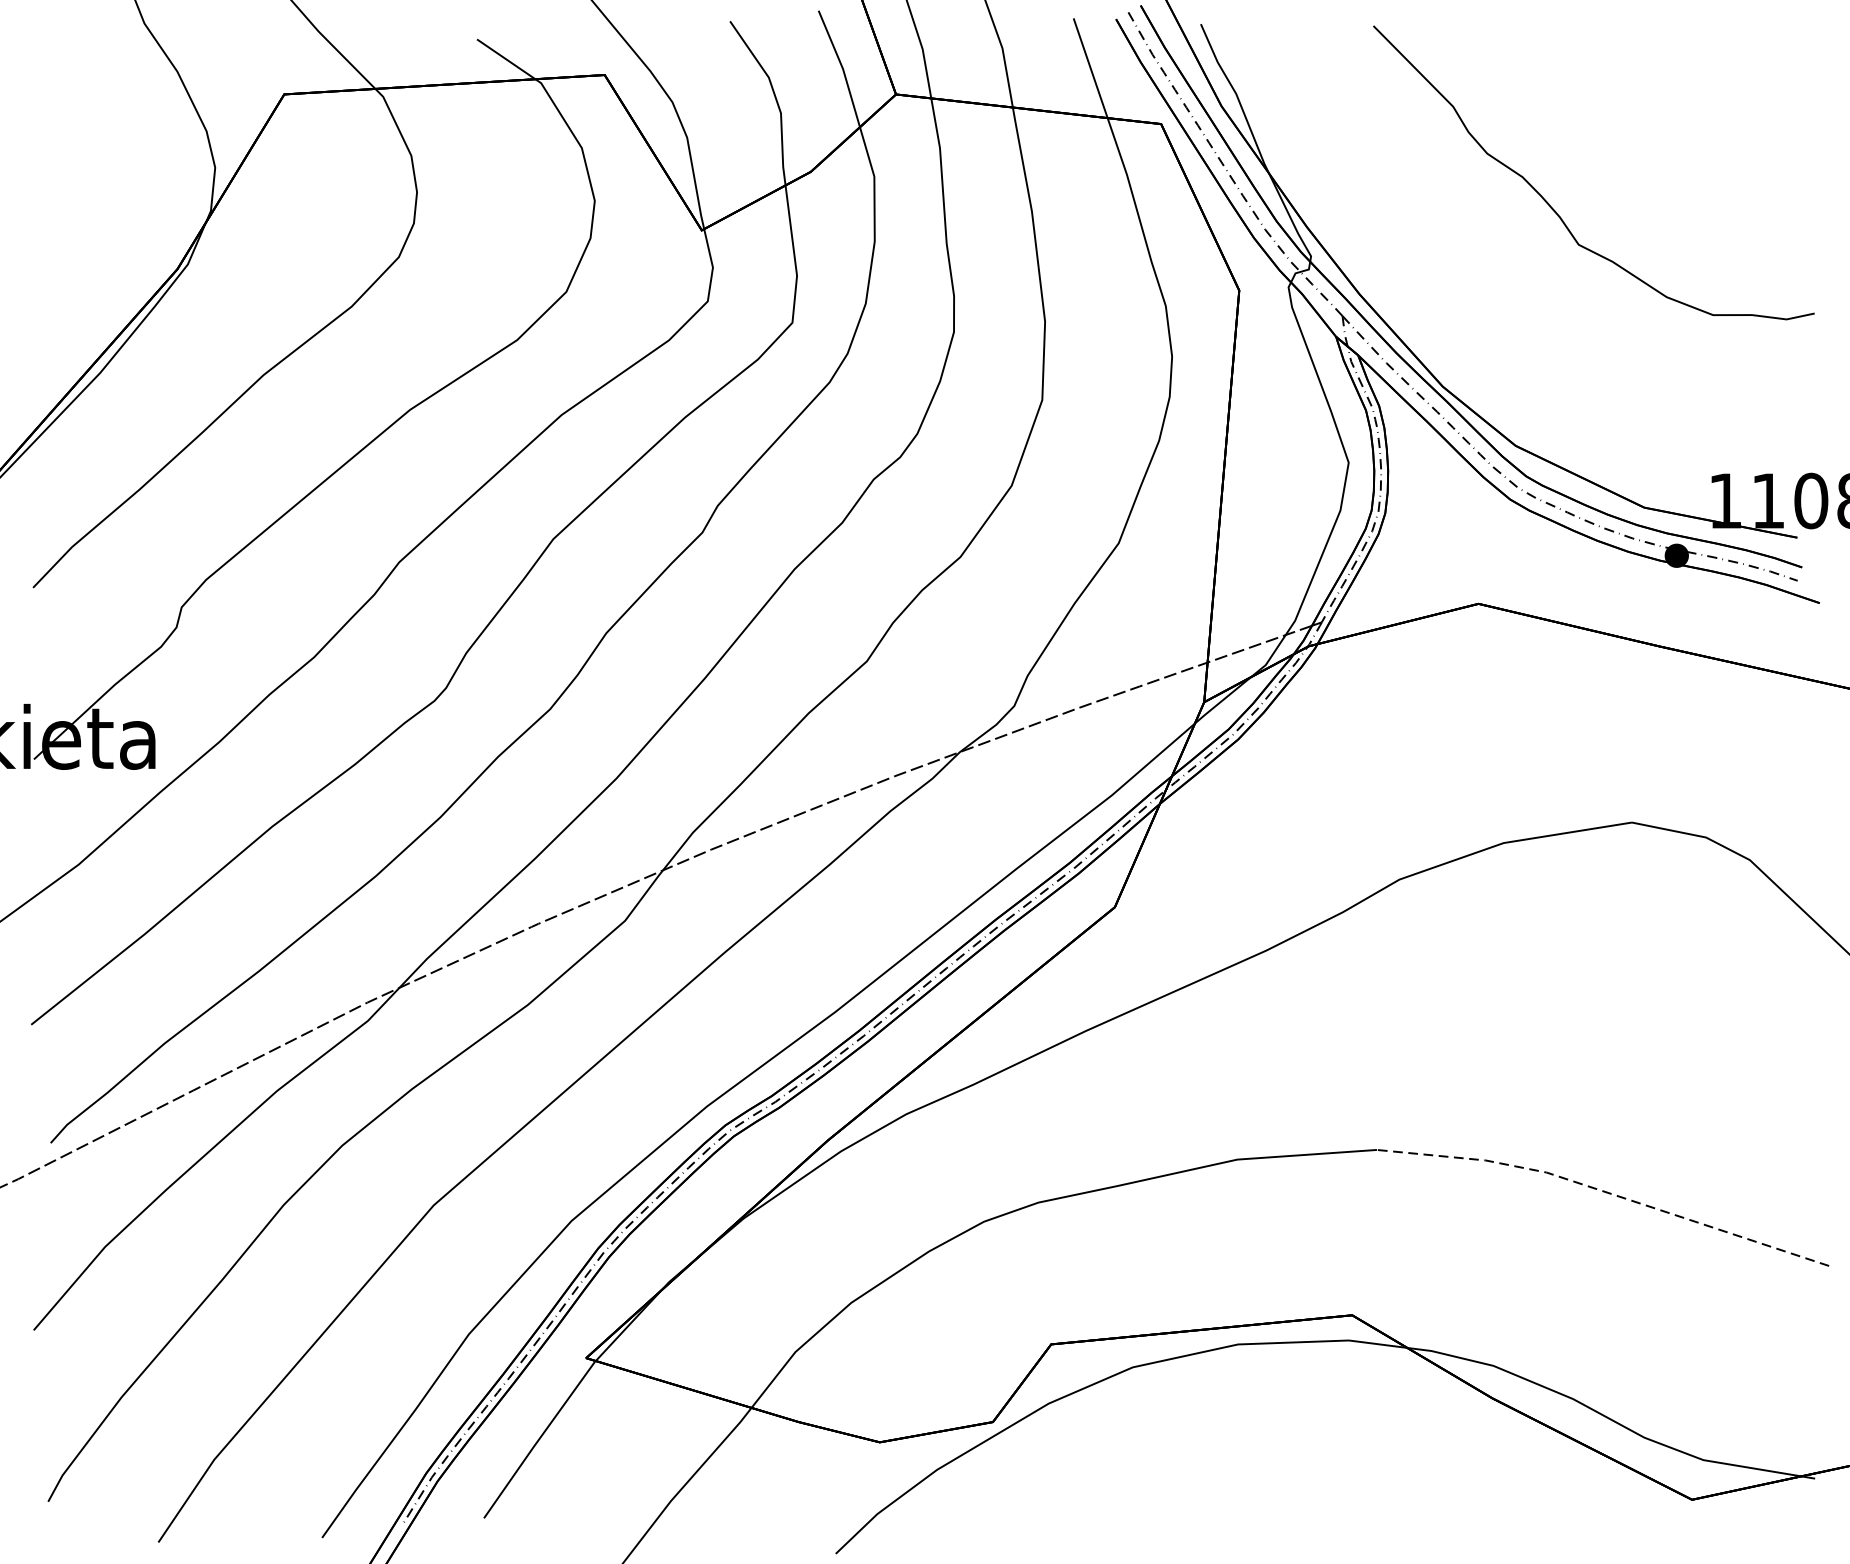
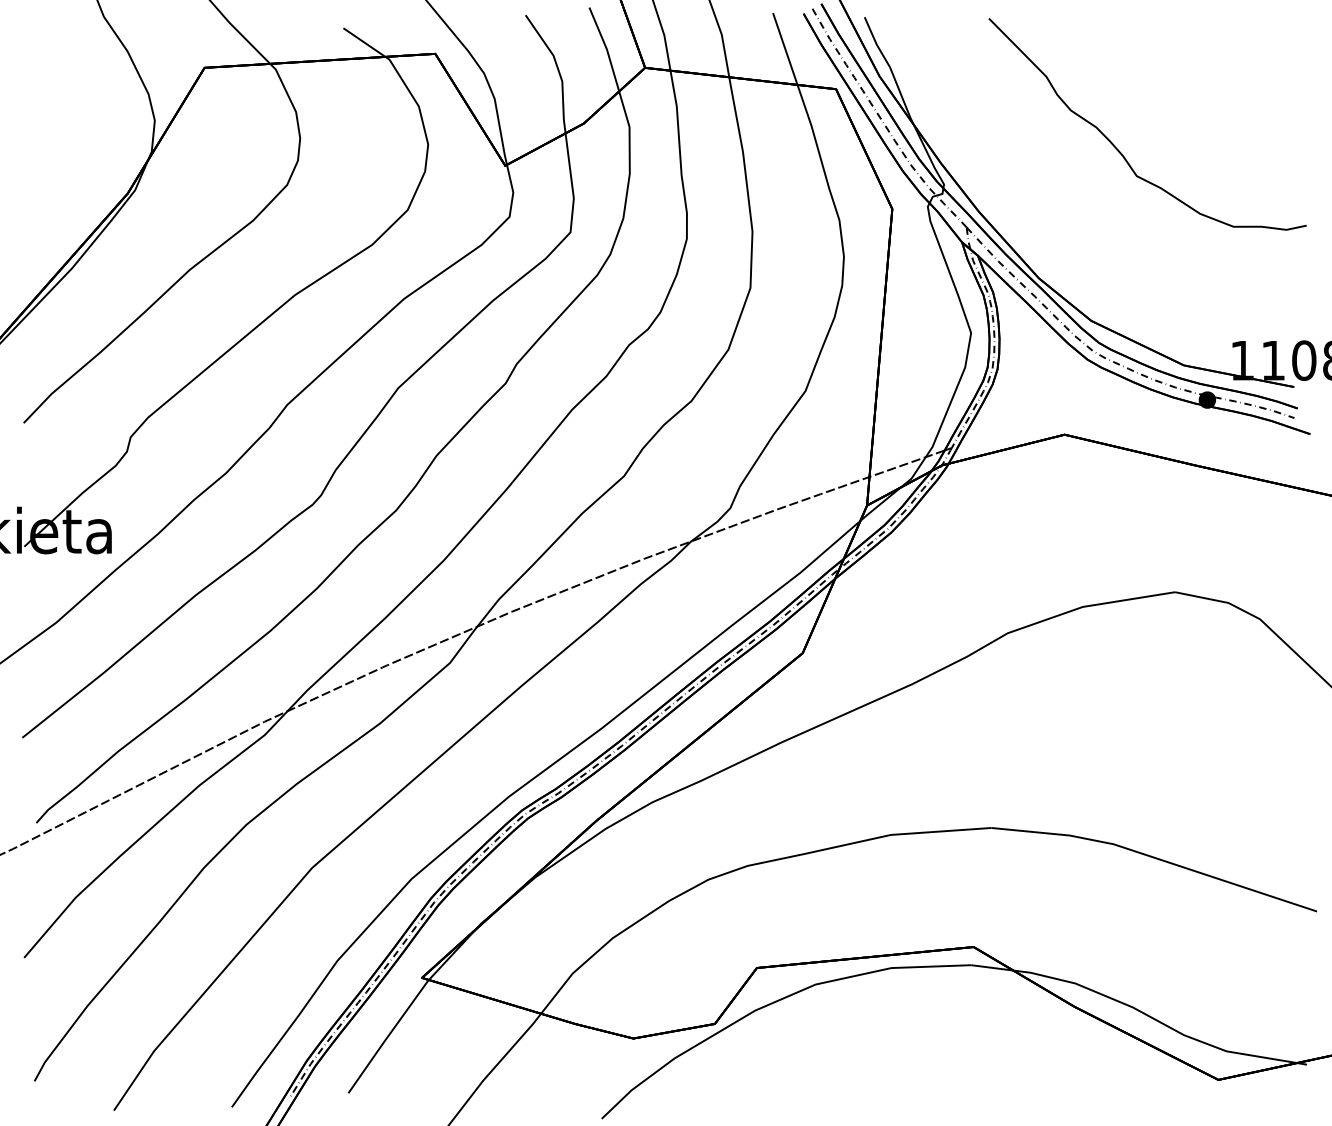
line: (1604, 1192) -> (1155, 858), dashed -> solid

